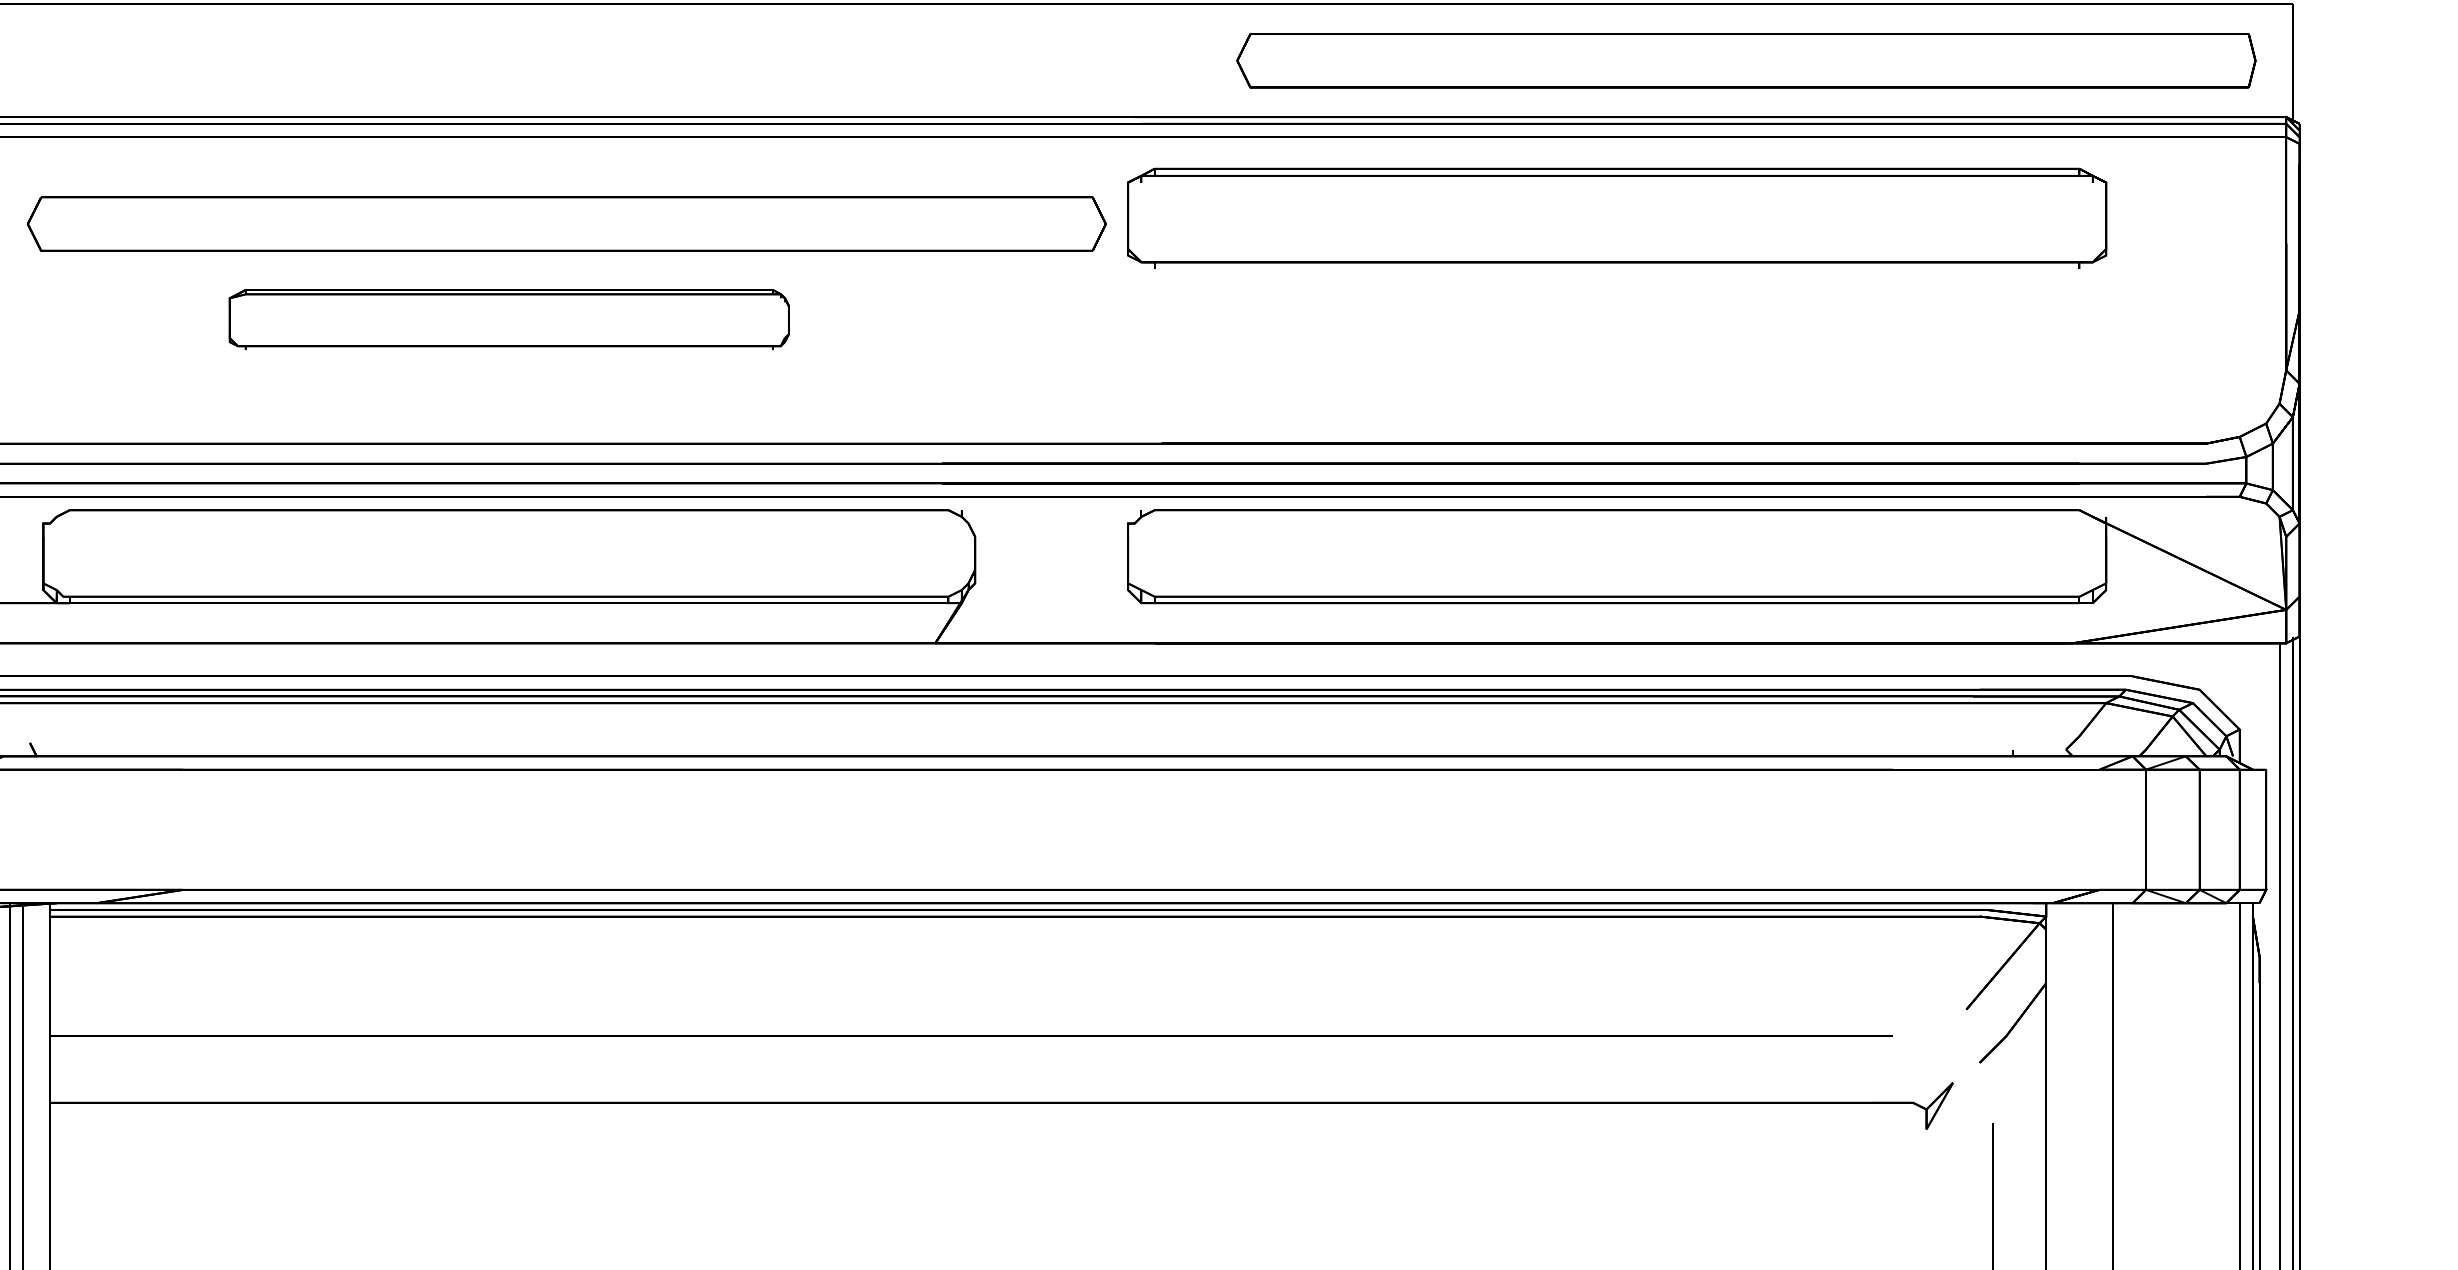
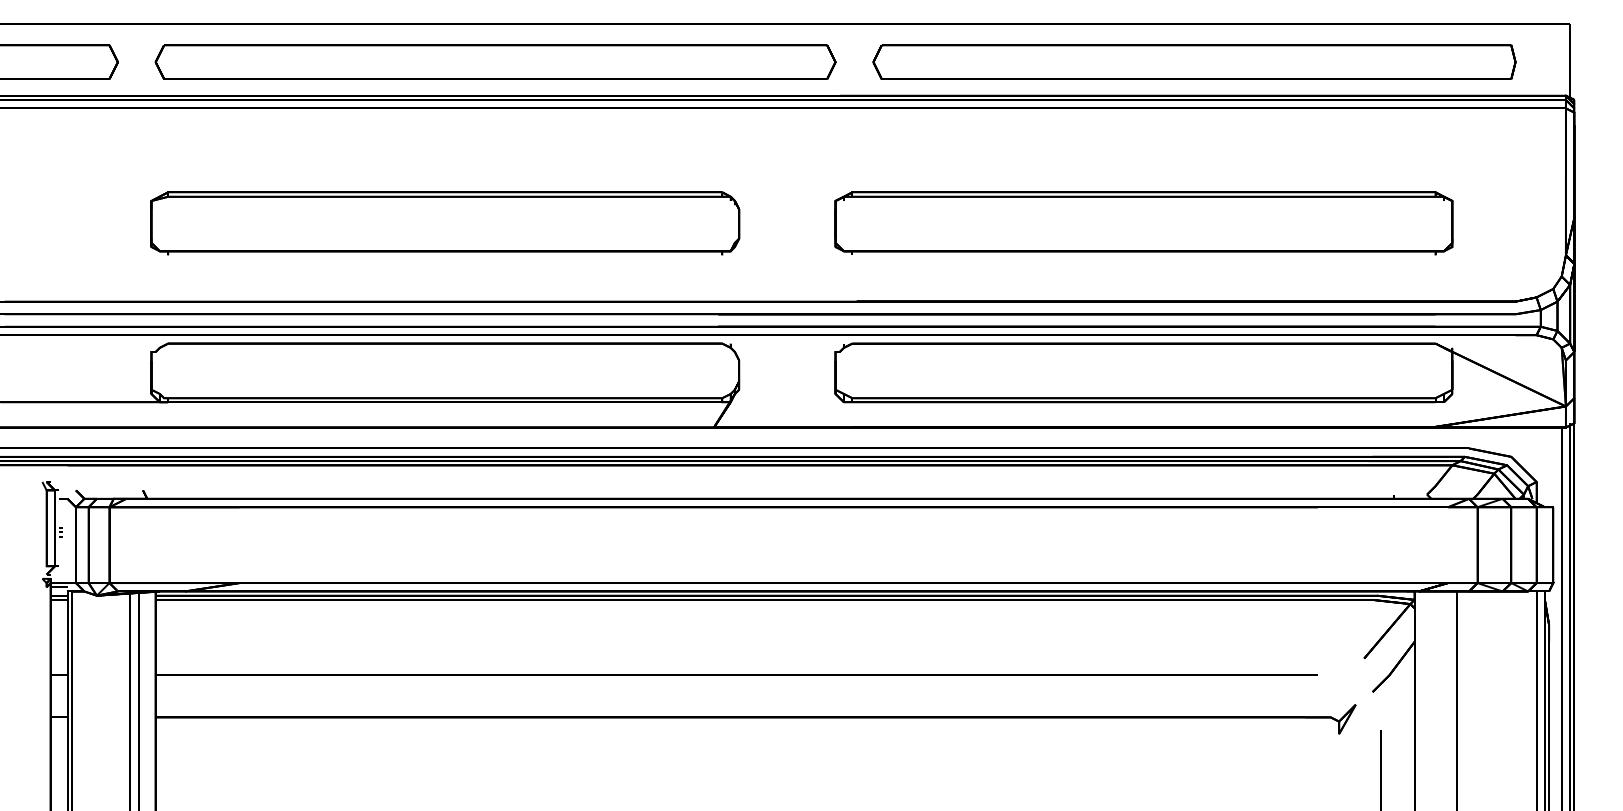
part: (1746, 59) -> (1194, 61), moved
part: (1616, 218) -> (1143, 223), moved
part: (566, 222) -> (495, 61), moved
part: (509, 319) -> (445, 223), size x1.67

